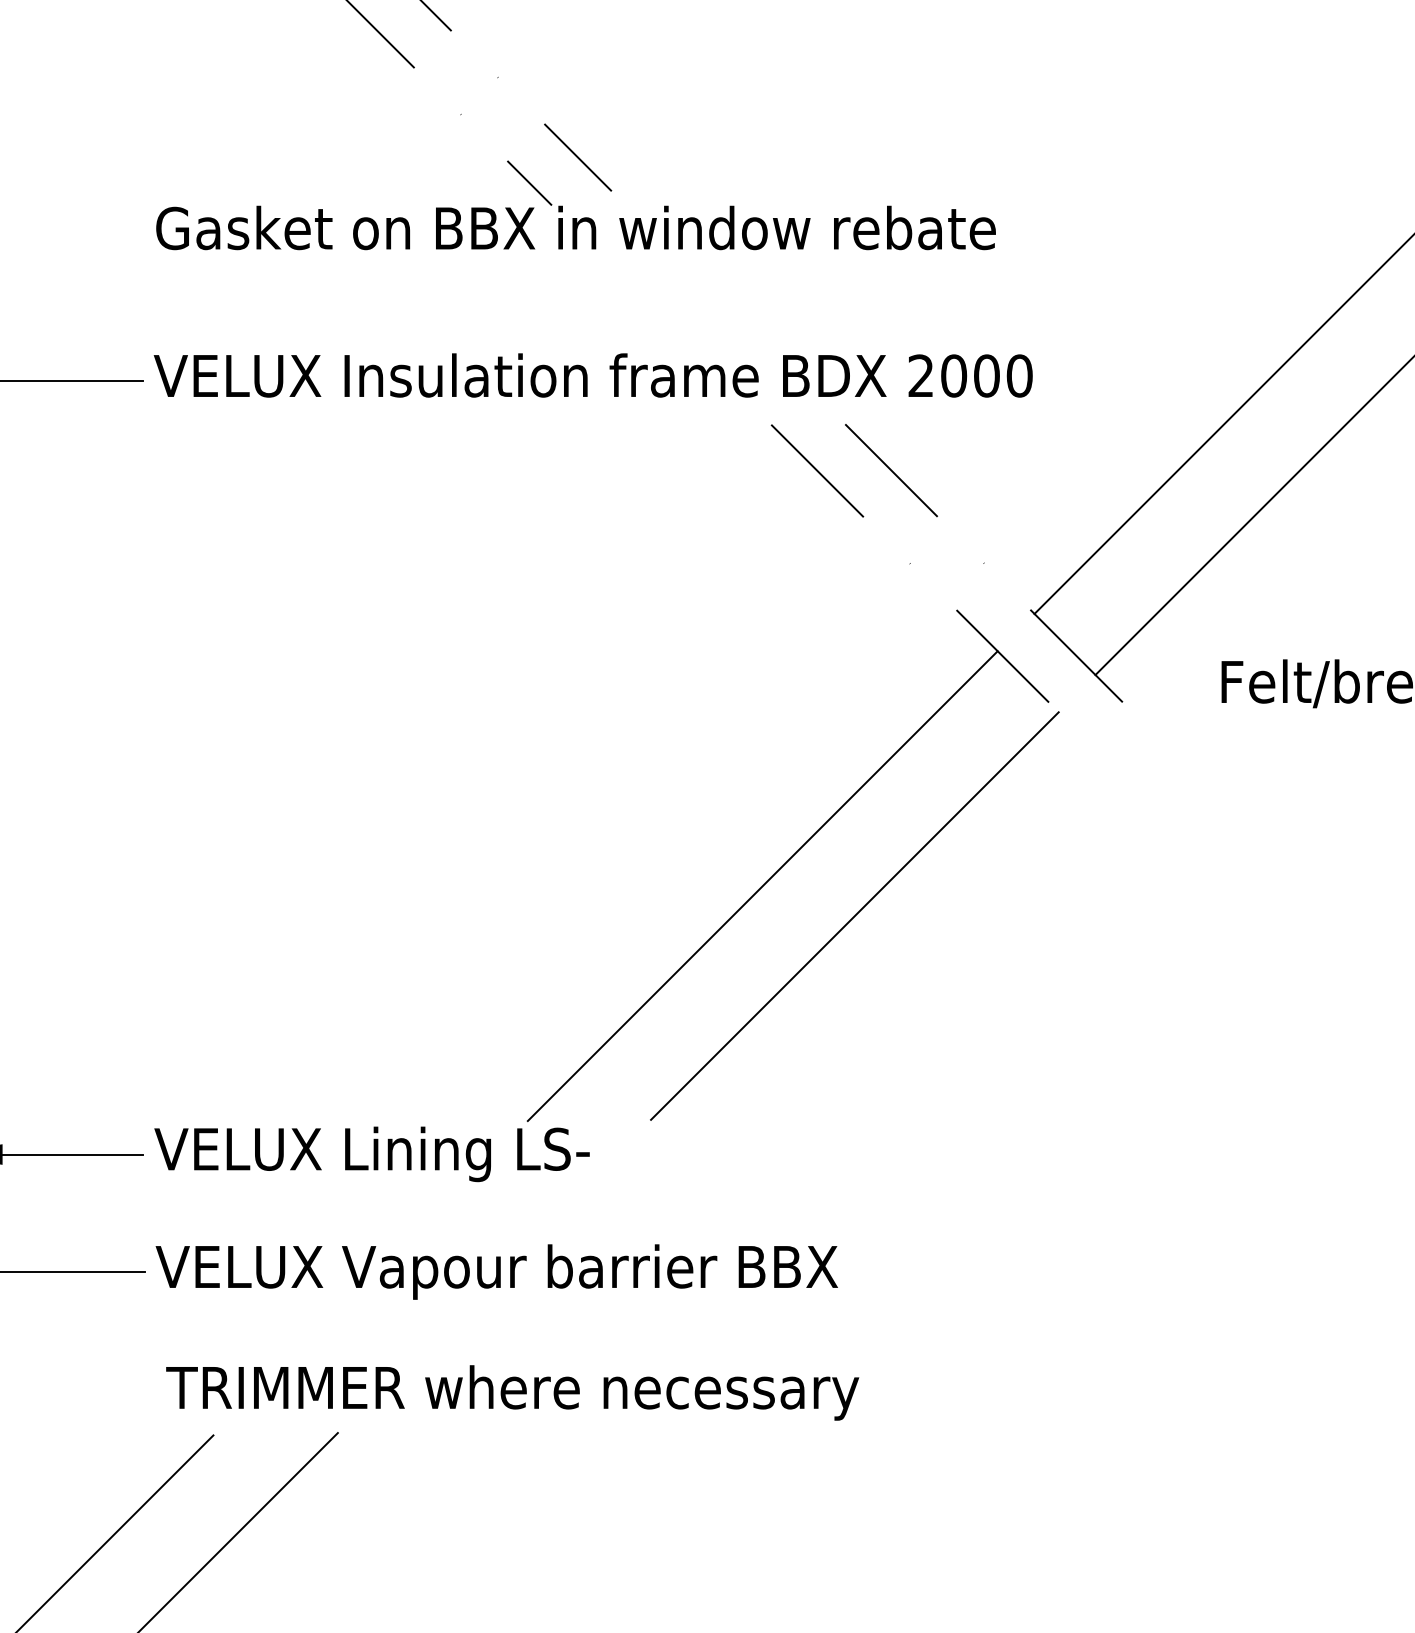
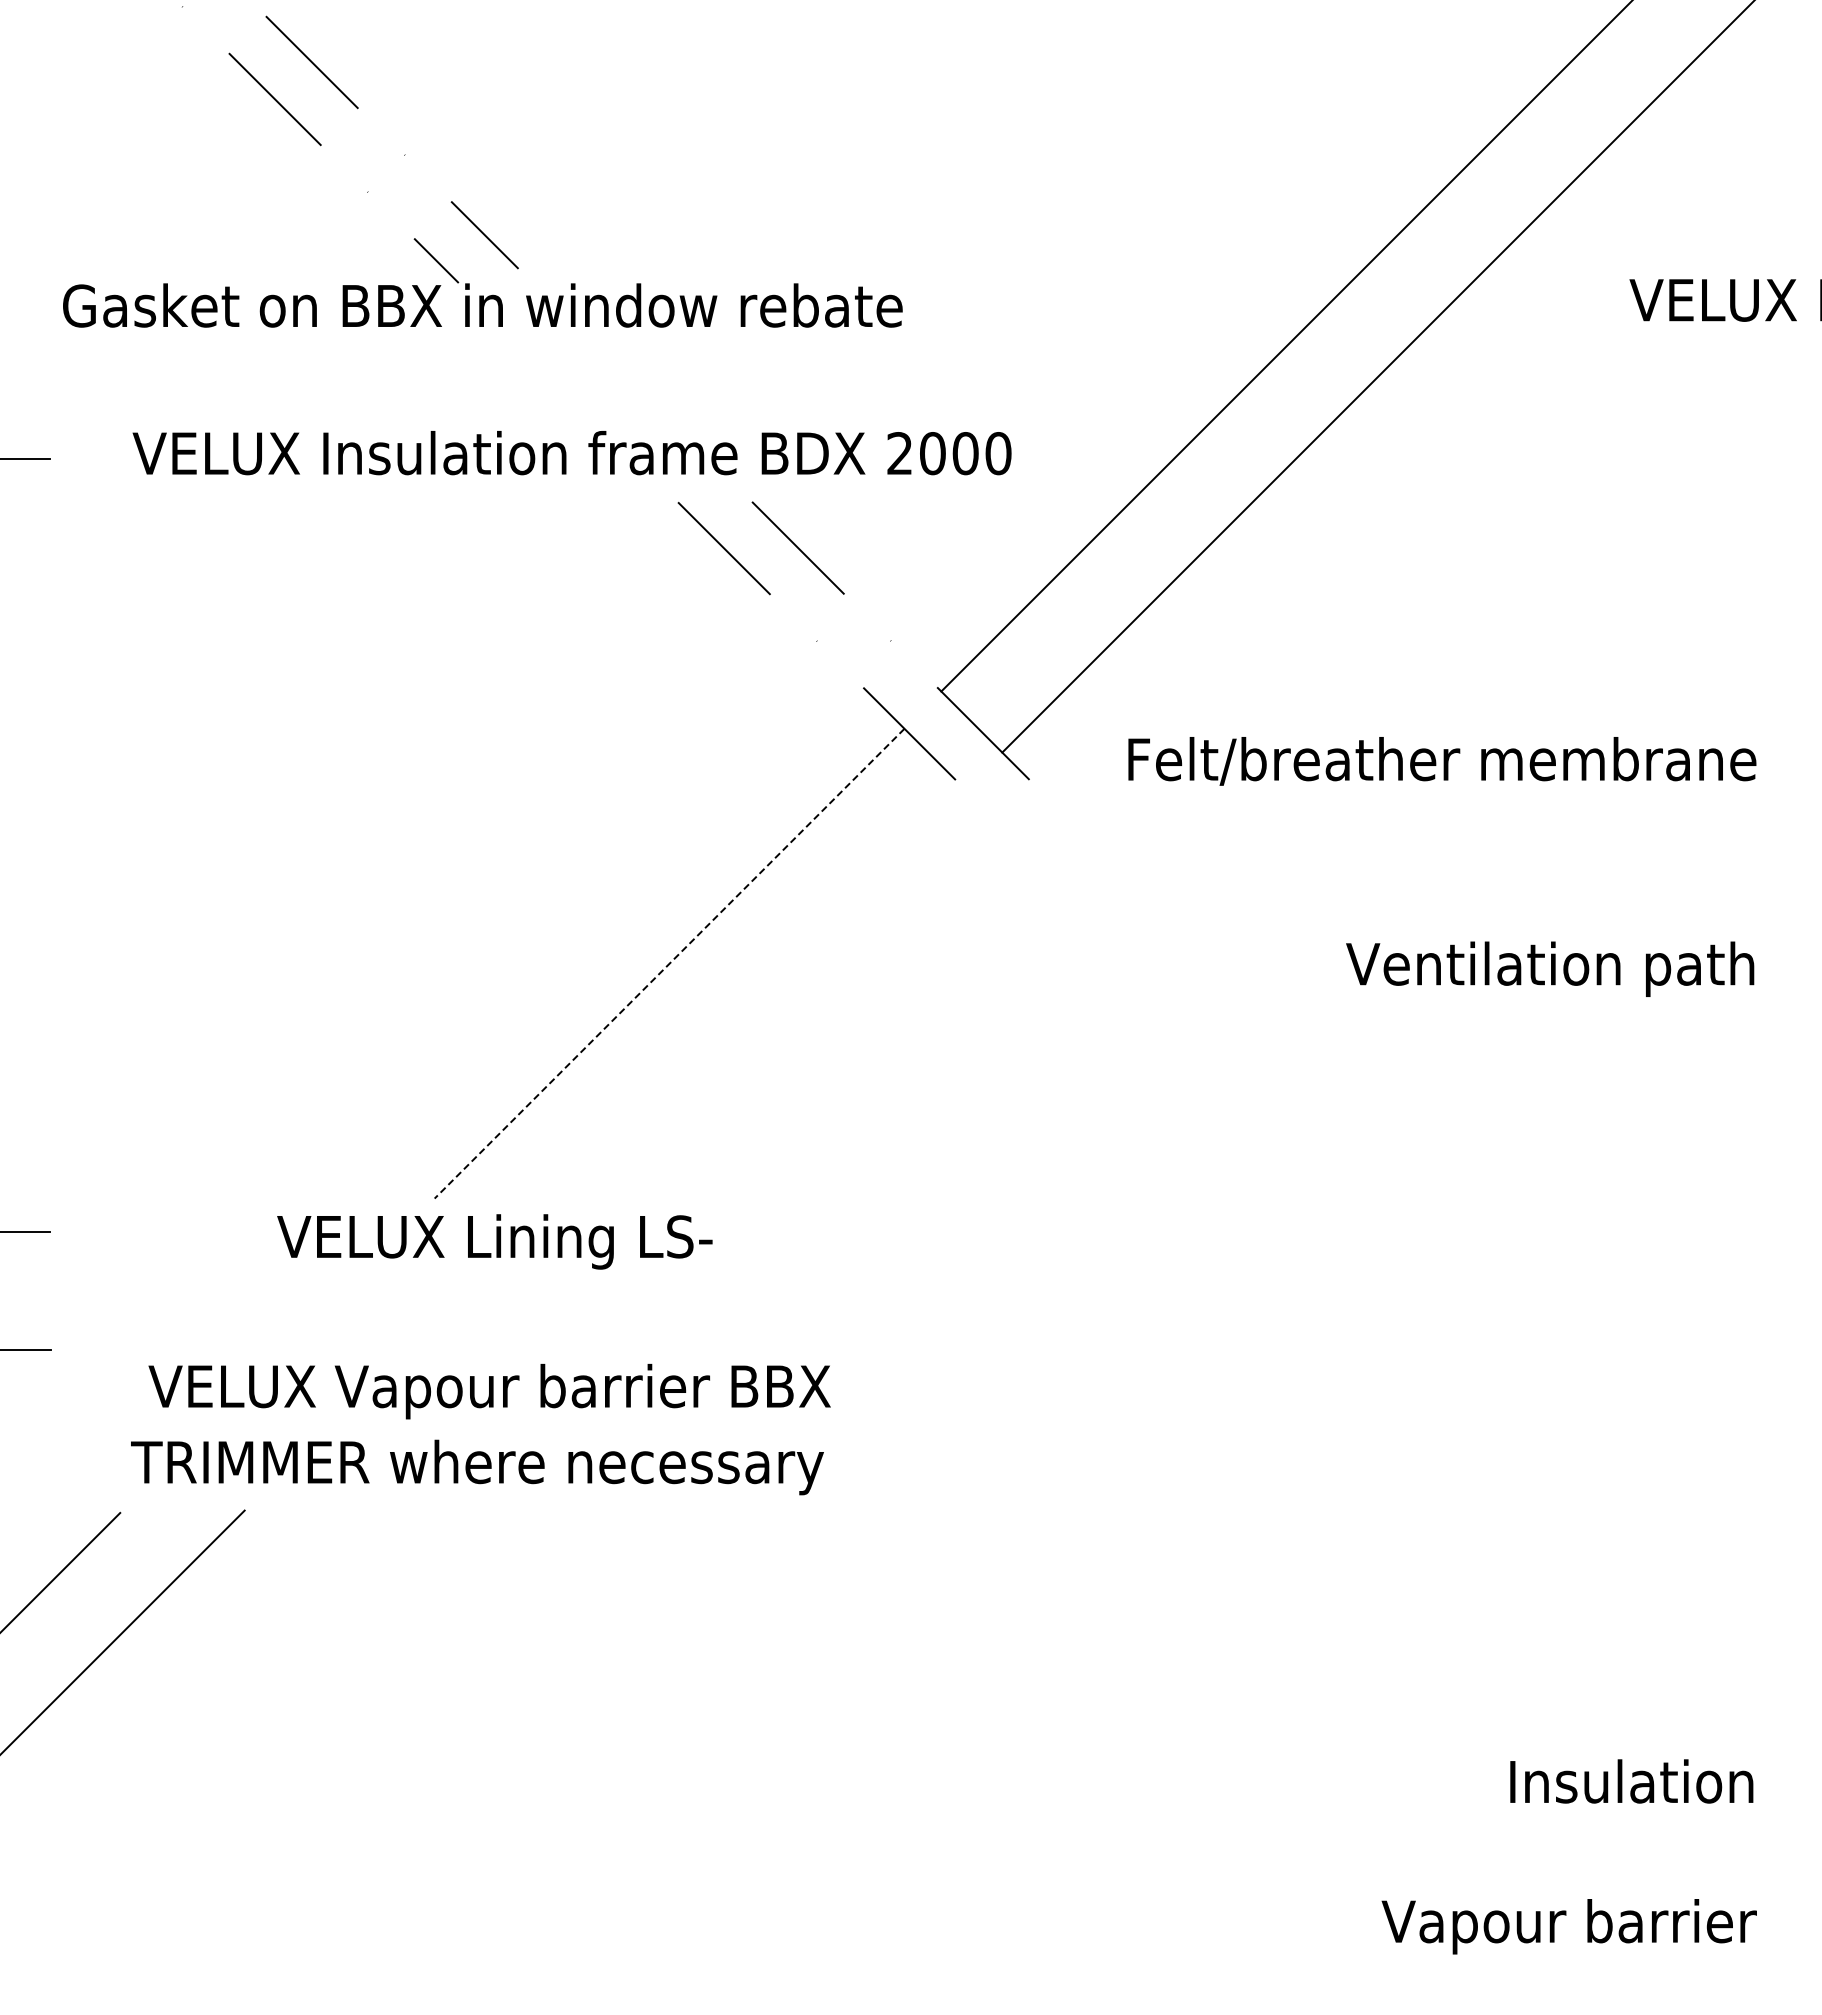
text: (592, 375) -> (571, 453), moved
line: (762, 886) -> (669, 964), solid -> dashed
line: (854, 915) -> (761, 993), removed
text: (371, 1153) -> (494, 1241), moved
text: (496, 1271) -> (489, 1391), moved
text: (512, 1392) -> (477, 1467), moved

